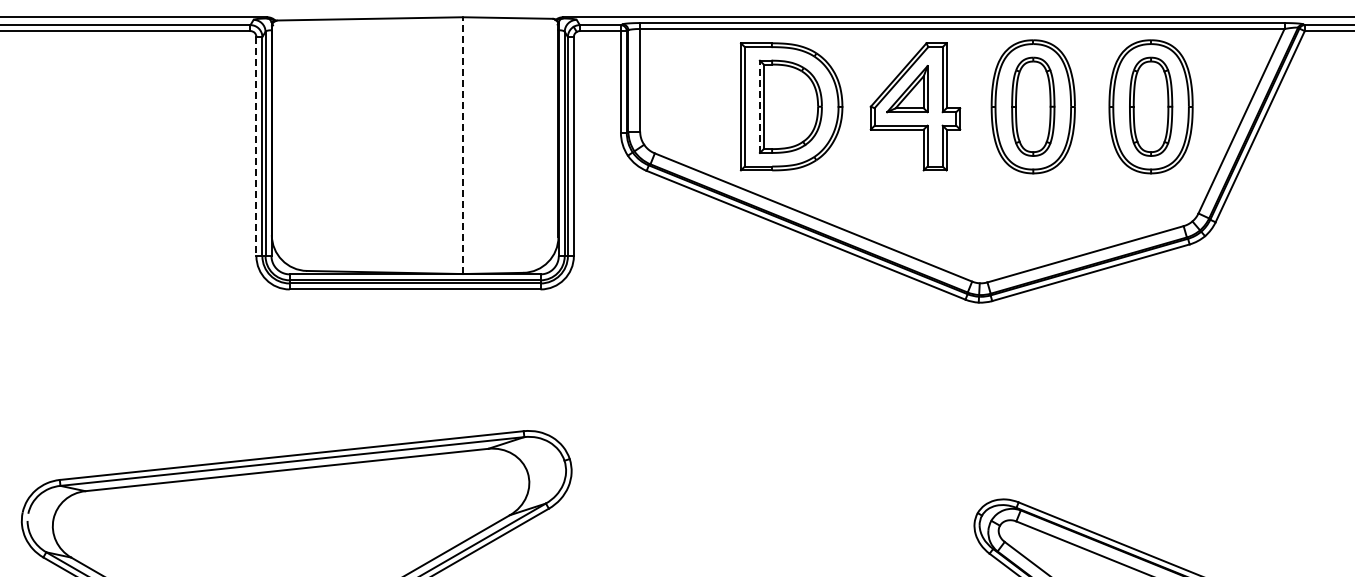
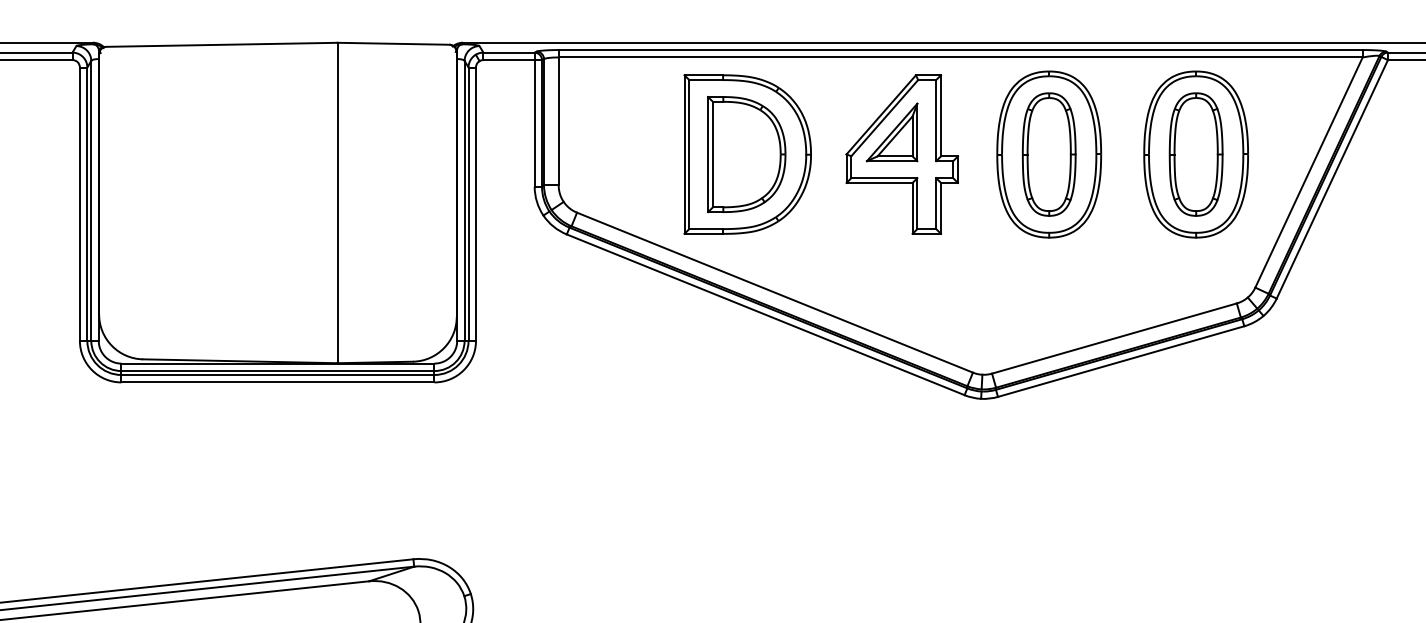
line: (759, 106) -> (707, 154), dashed -> solid
line: (462, 145) -> (337, 202), dashed -> solid
line: (256, 146) -> (80, 204), dashed -> solid

